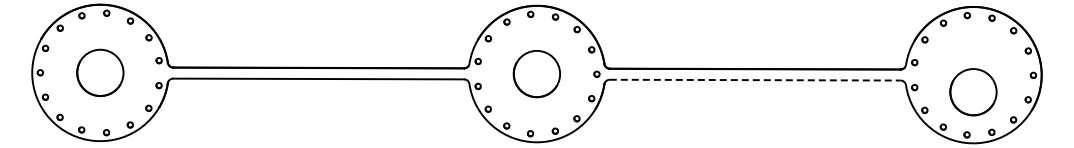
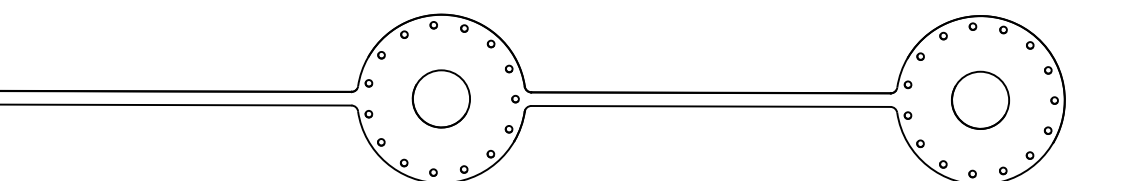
line: (755, 80) -> (711, 106), dashed -> solid
circle: (973, 92) -> (980, 100), moved

